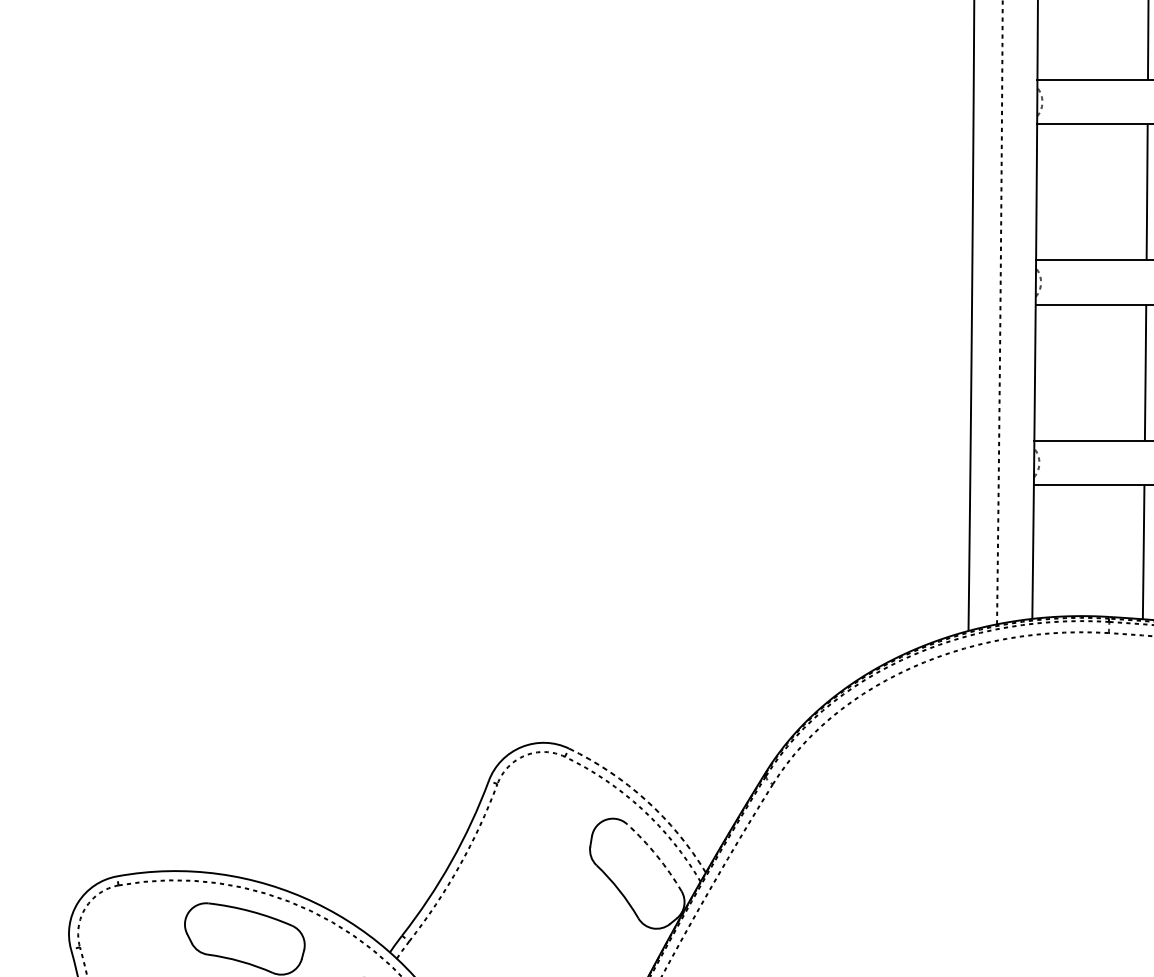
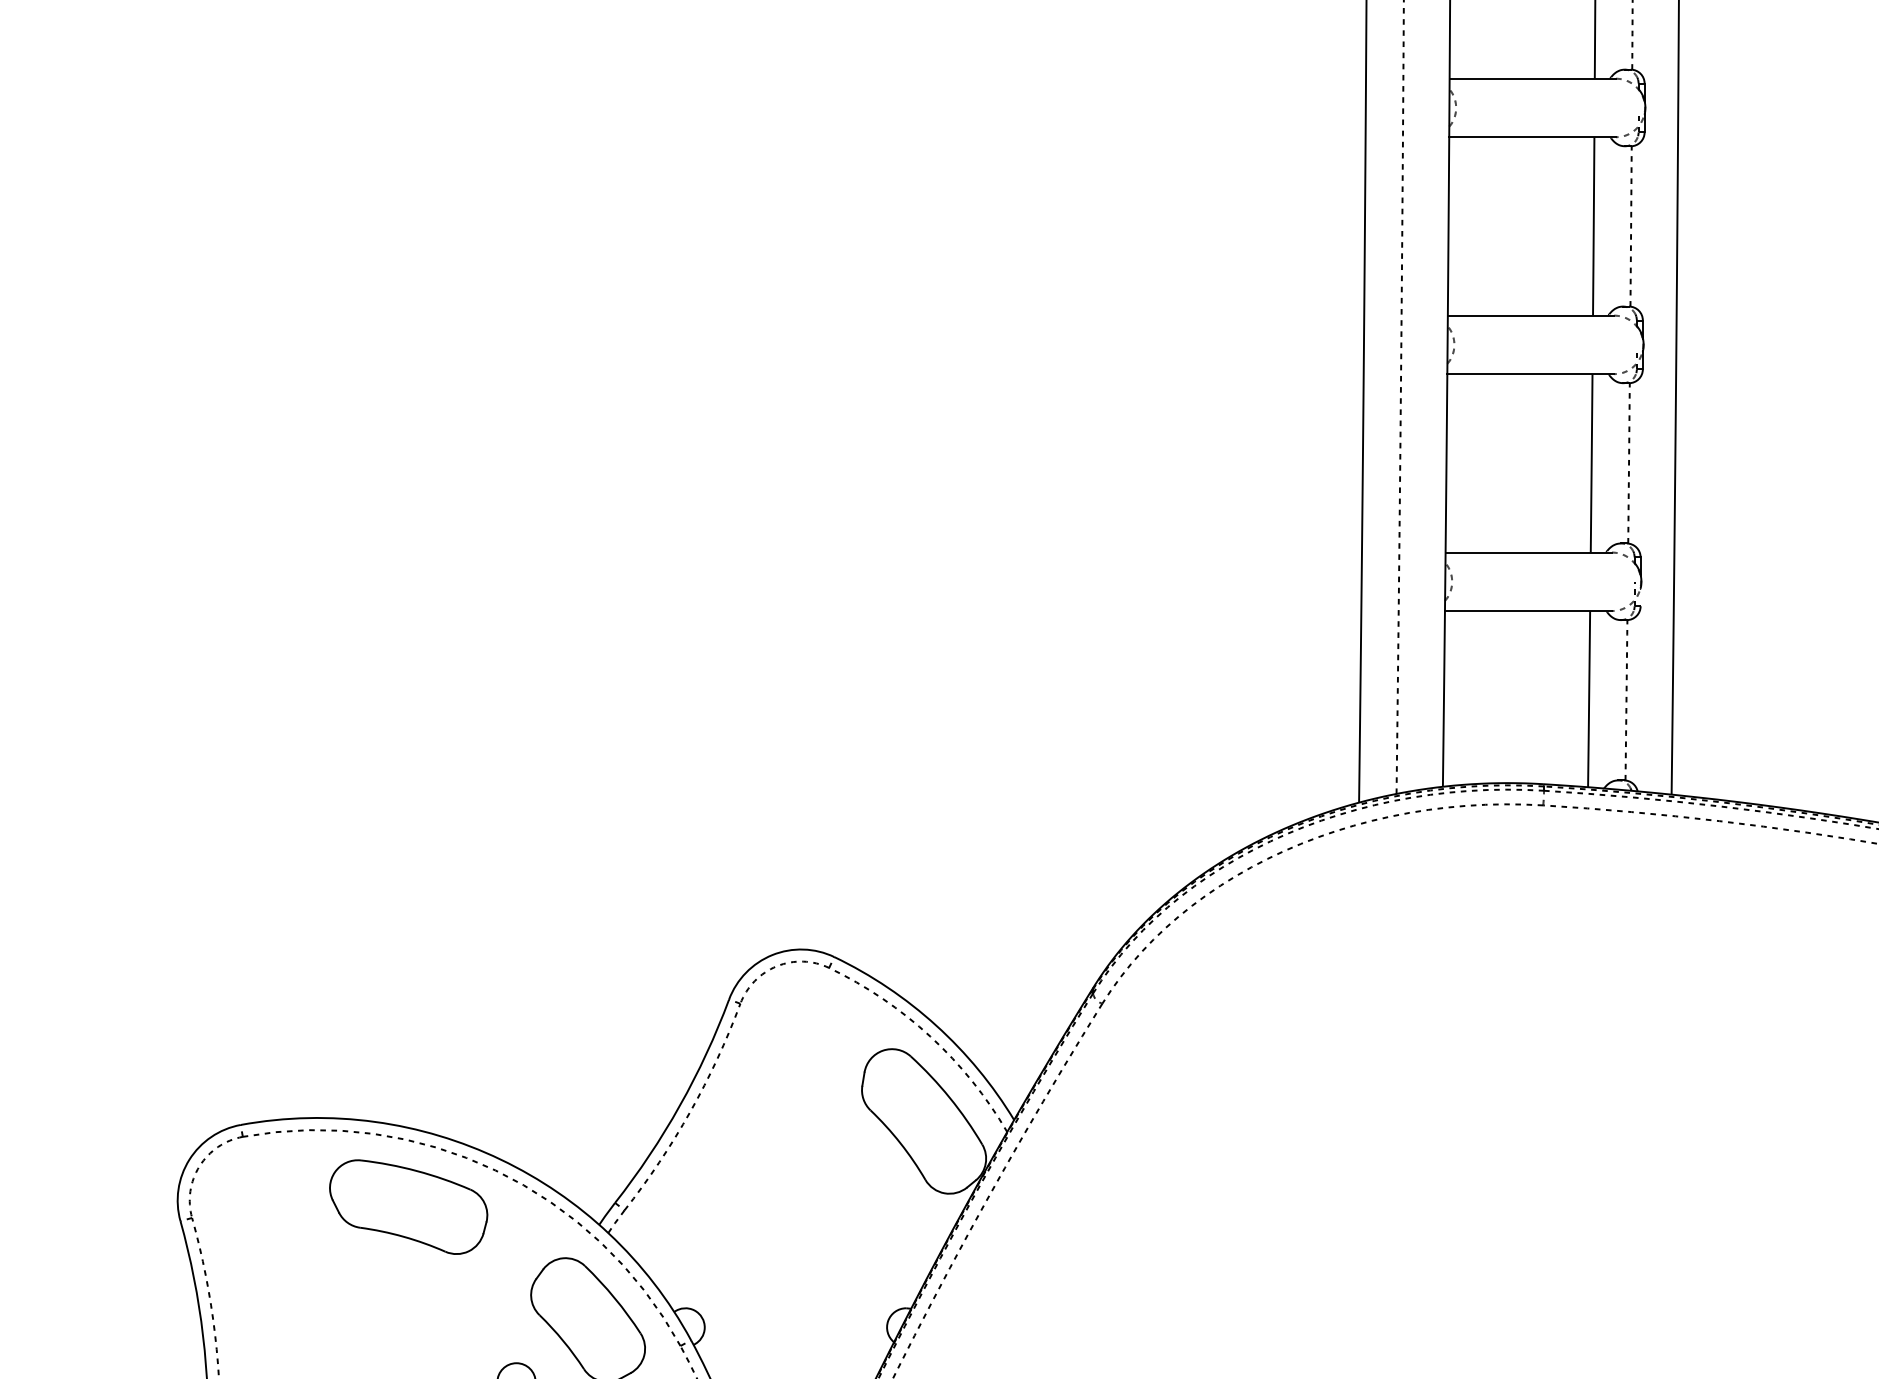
arc: (646, 800) -> (936, 1025), dashed -> solid
arc: (656, 855) -> (949, 1097), dashed -> solid

